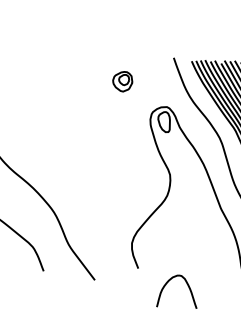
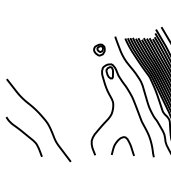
part: (122, 80) -> (99, 49), moved
curve: (168, 283) -> (118, 141), moved

